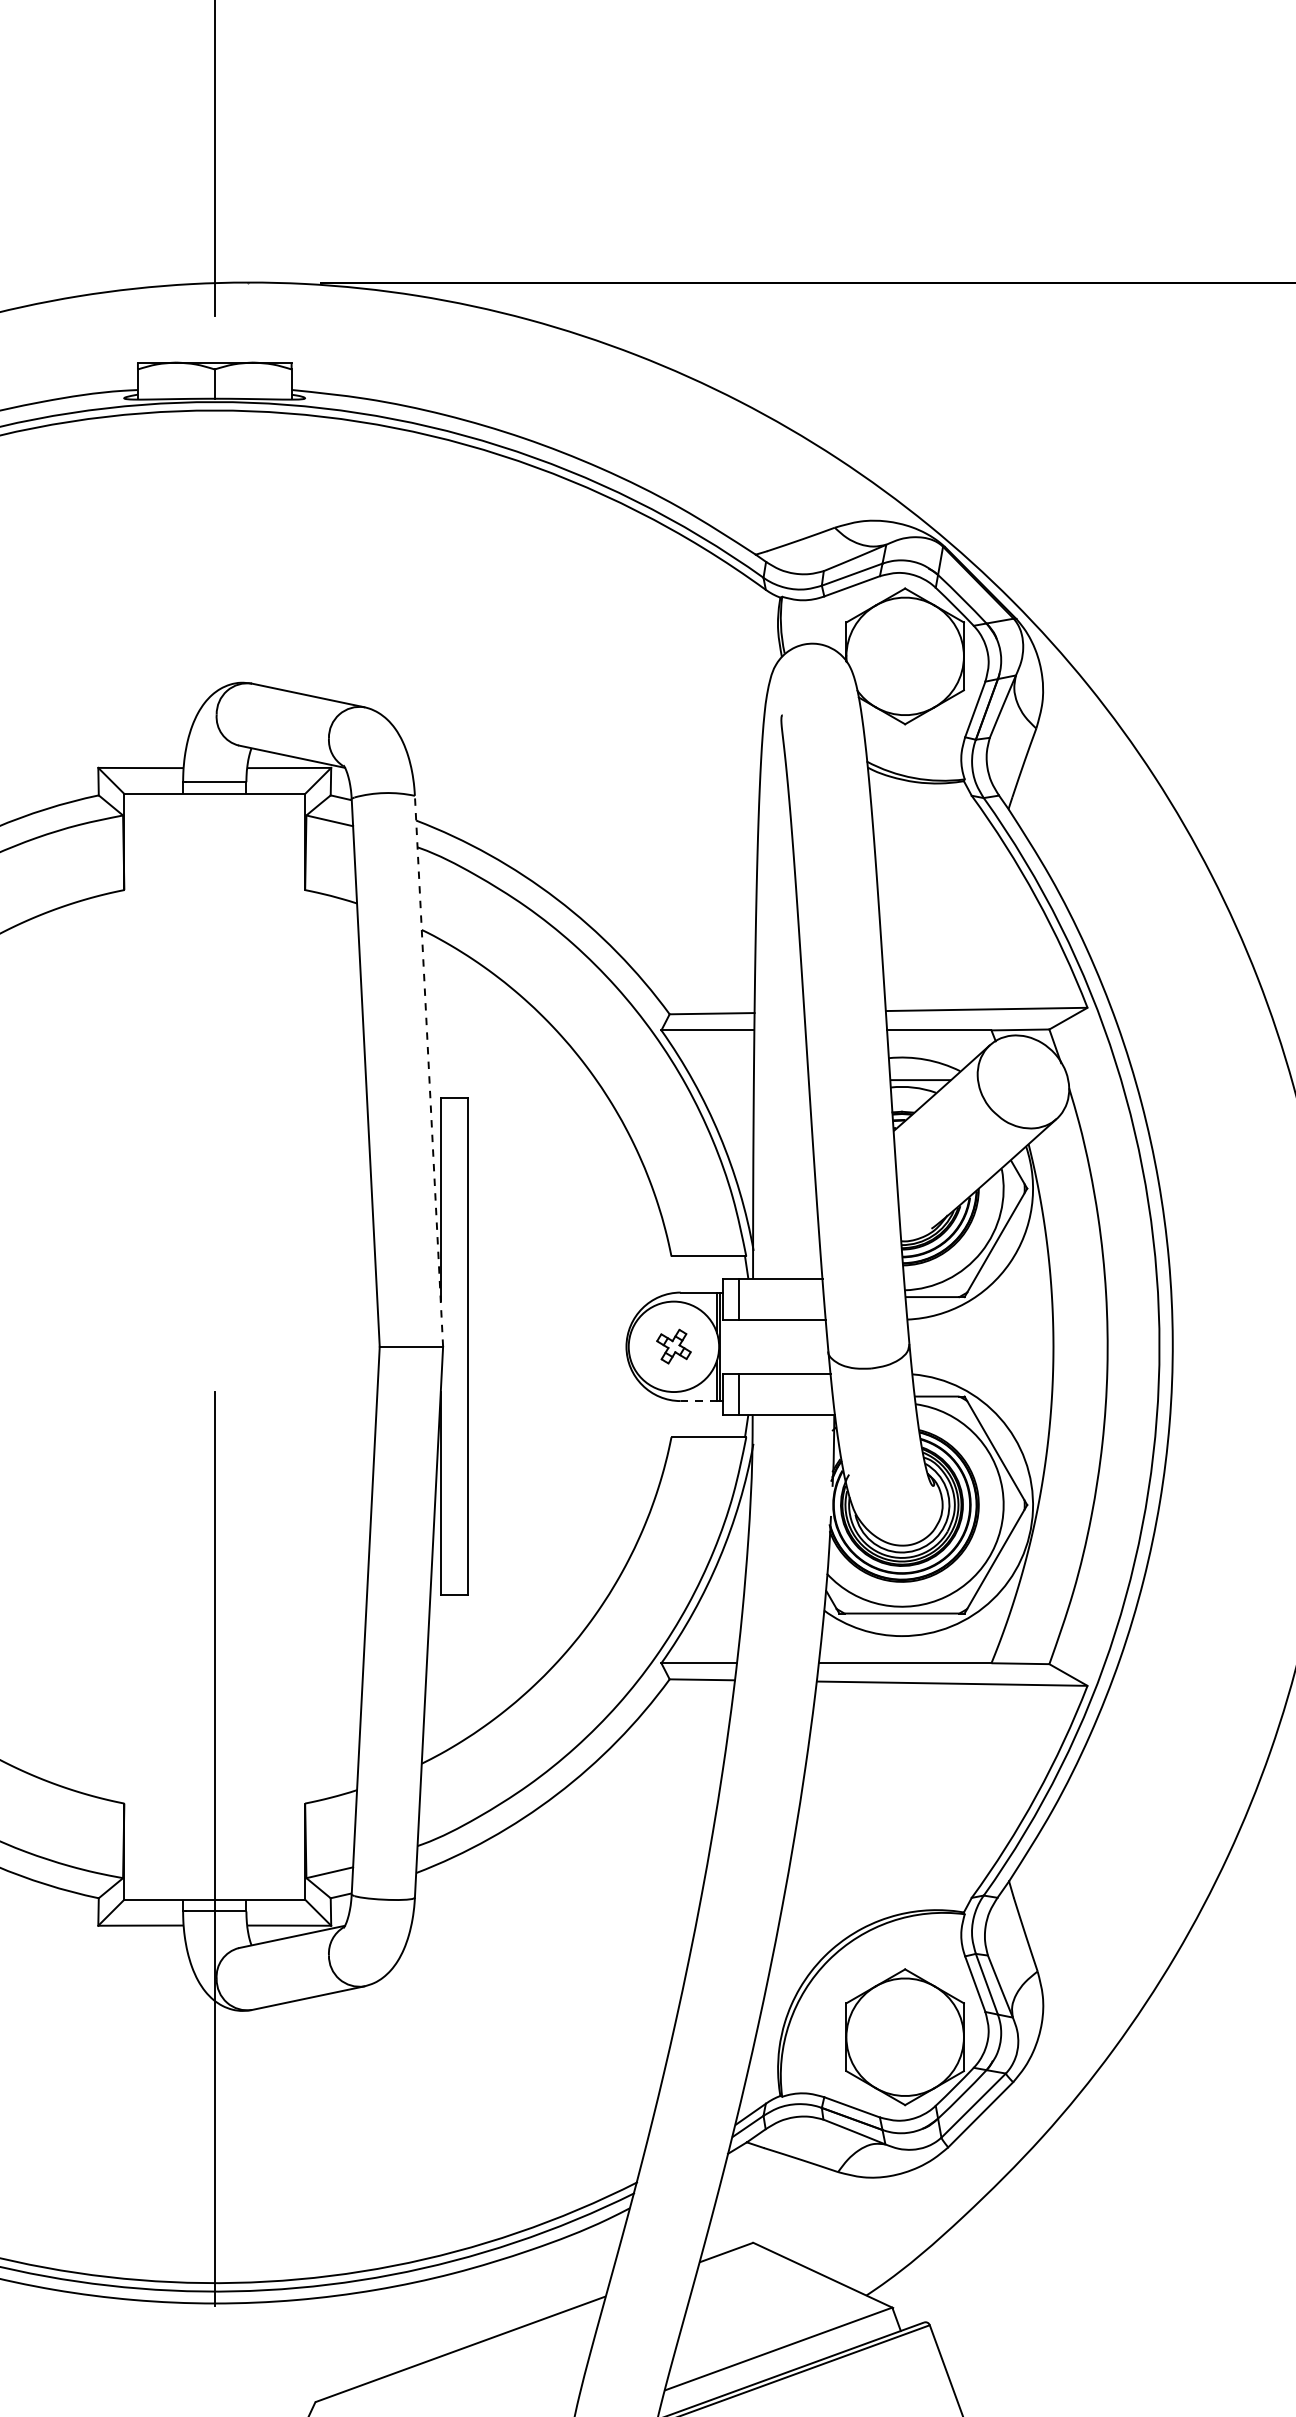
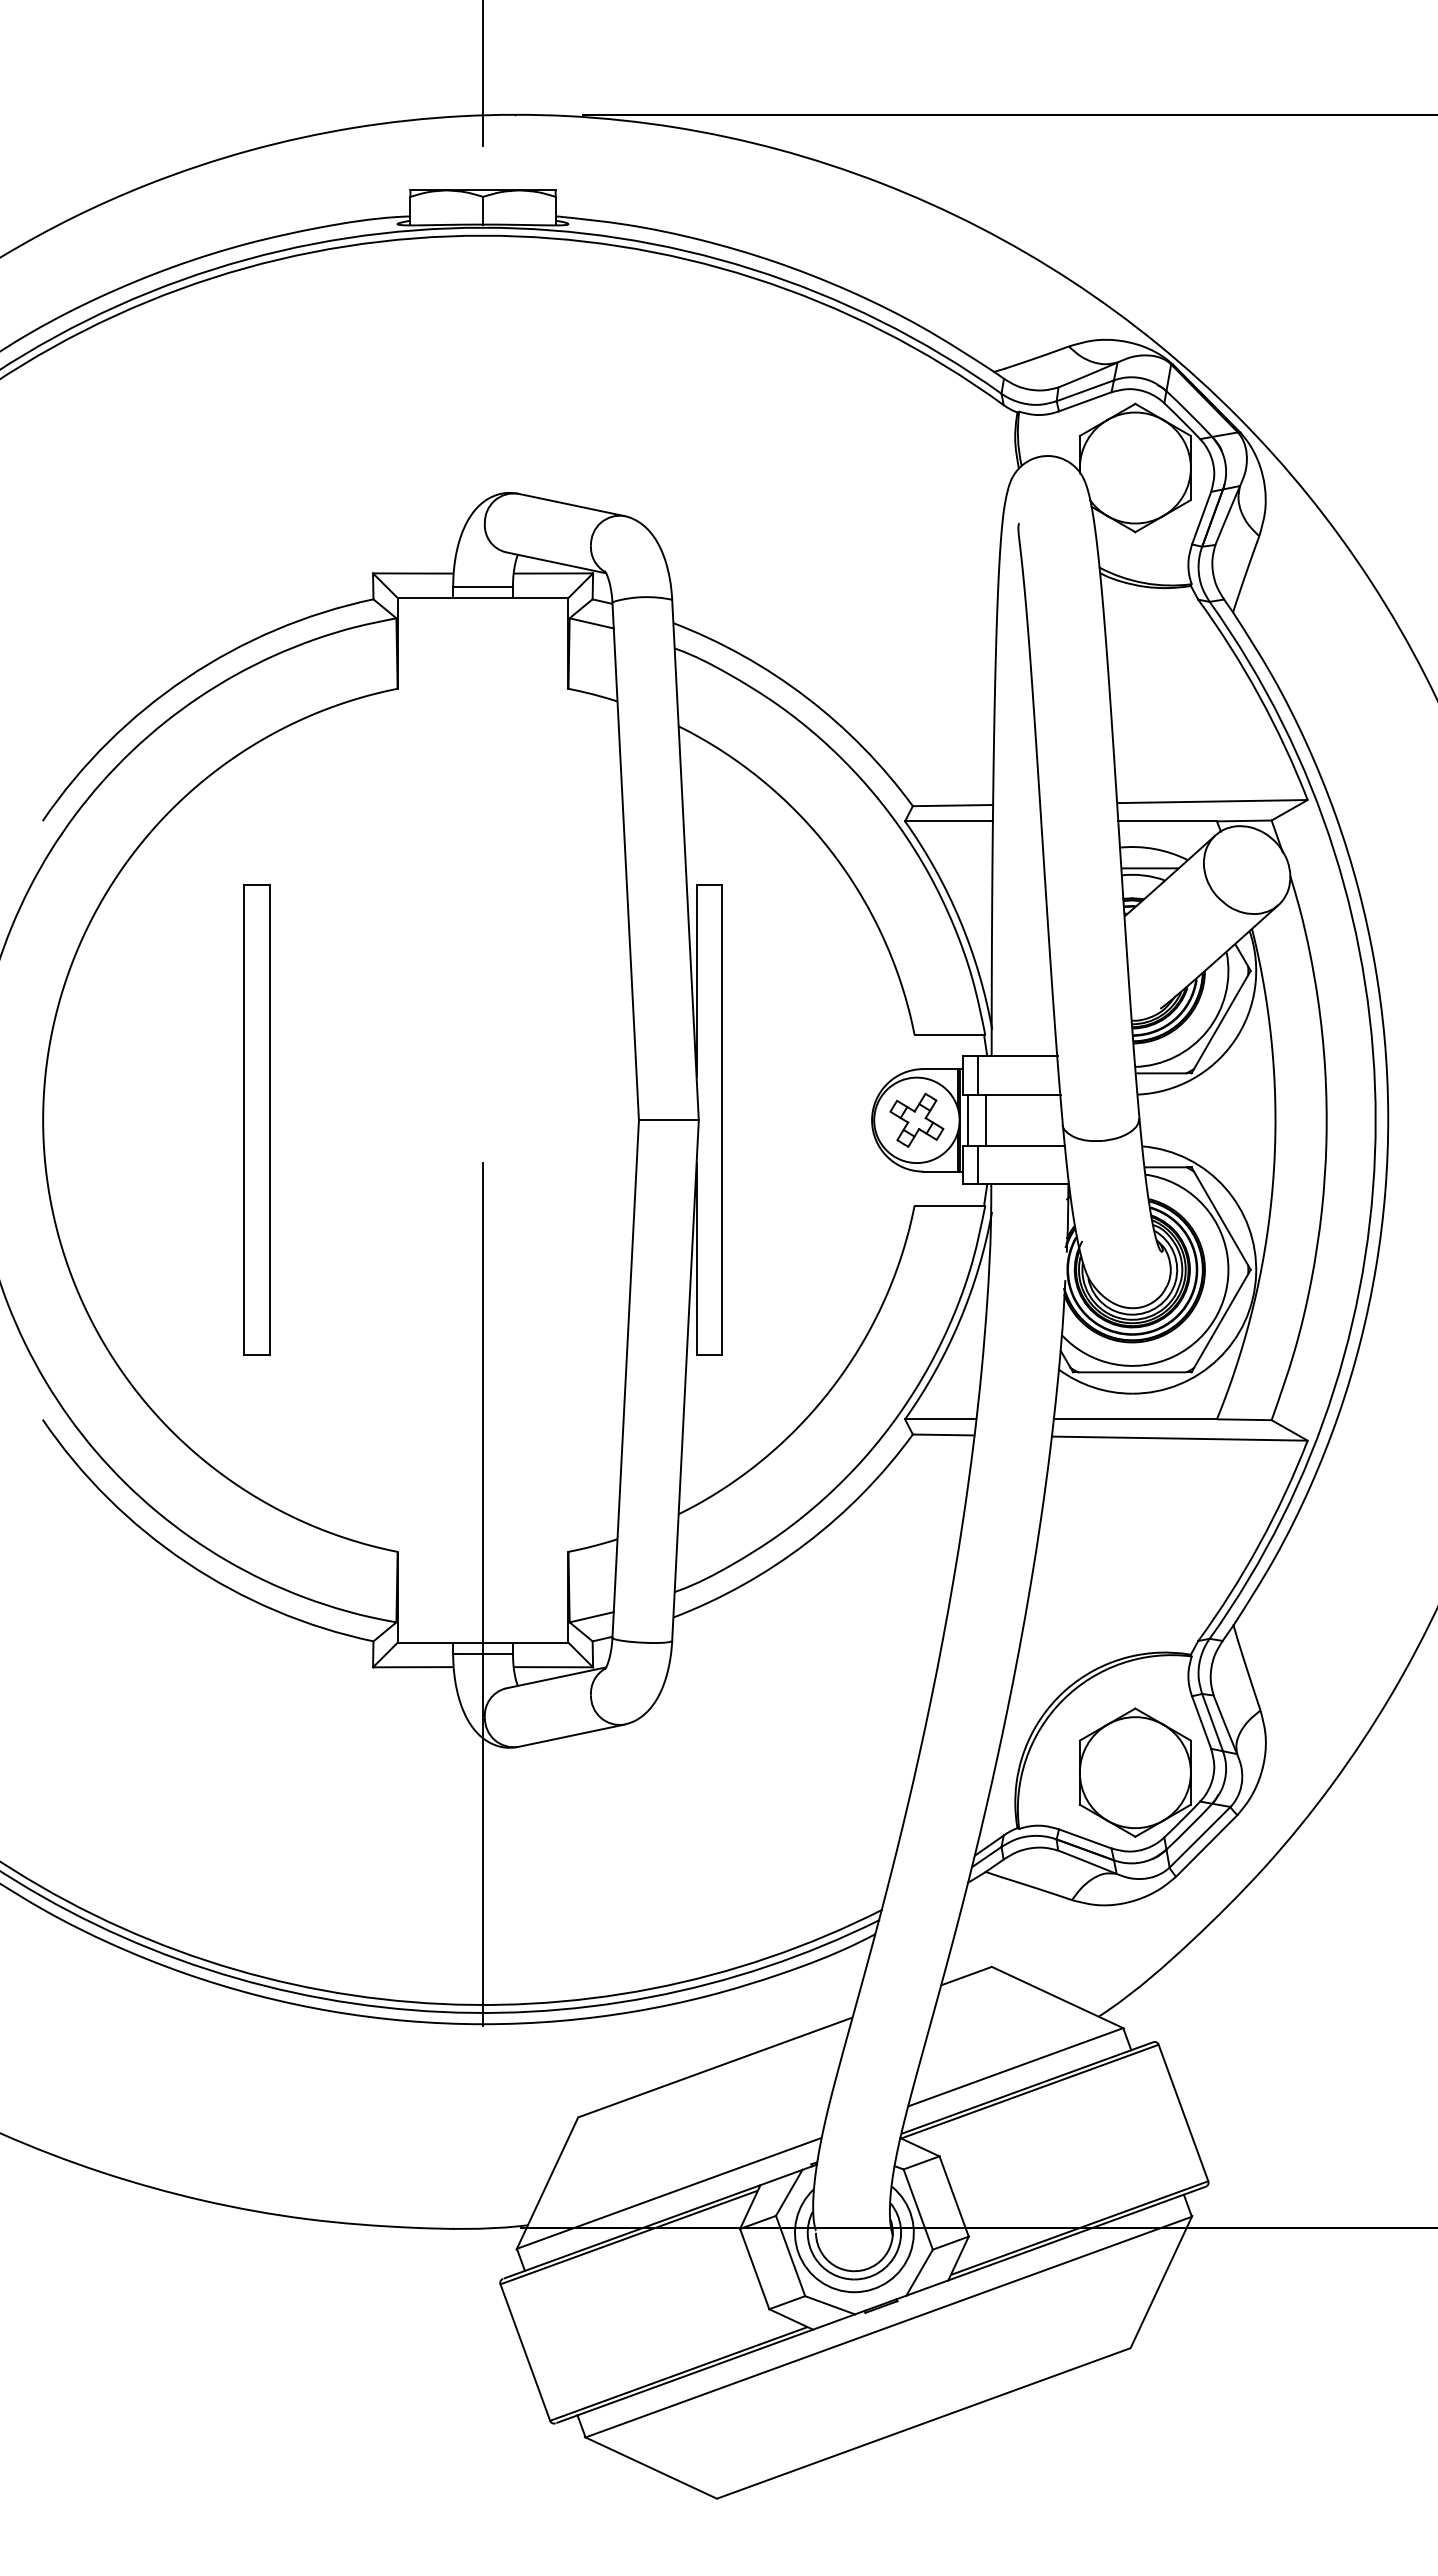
line: (429, 1071) -> (685, 860), dashed -> solid
part: (673, 1345) -> (916, 1119), size x1.67
line: (728, 1345) -> (968, 1119), added
line: (746, 1345) -> (985, 1119), added
line: (698, 1400) -> (940, 1171), dashed -> solid

